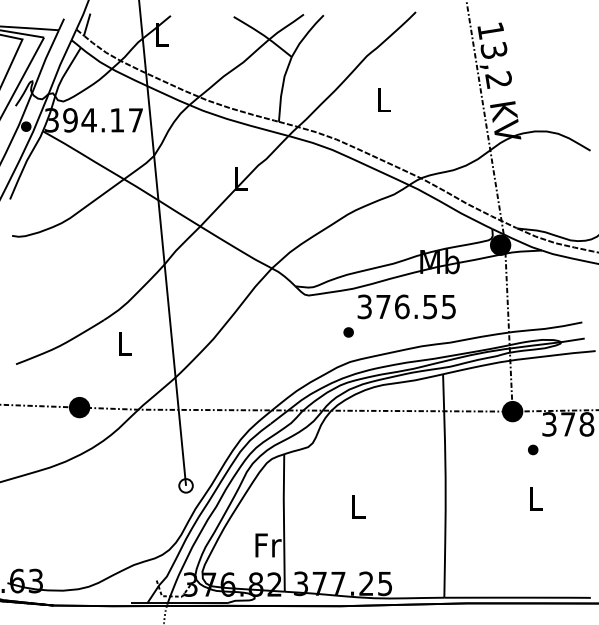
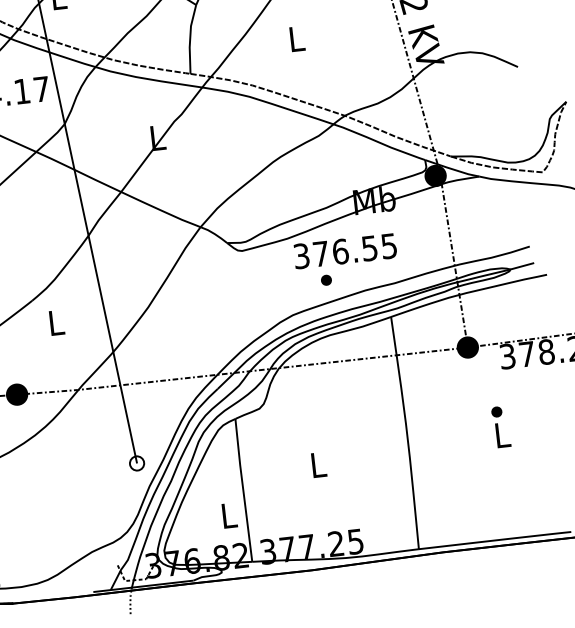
part: (348, 332) -> (326, 280), moved
part: (533, 449) -> (497, 411), moved
text: (268, 545) -> (229, 515), Fr -> L

